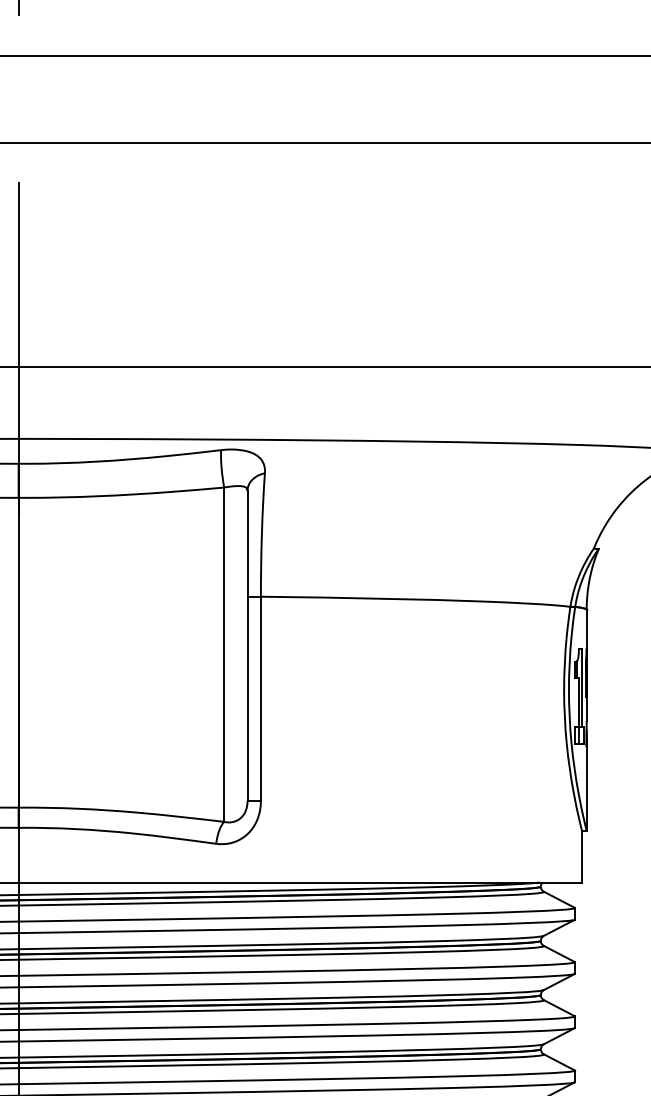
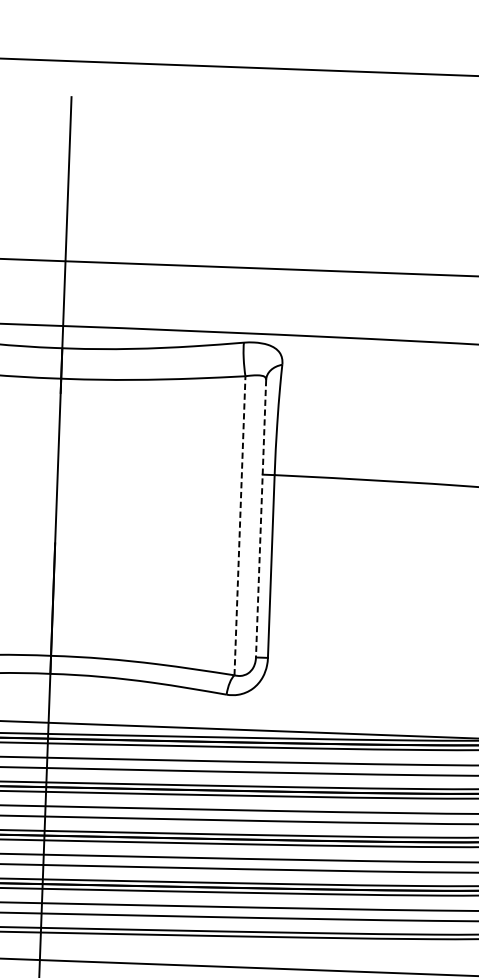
line: (247, 646) -> (261, 519), solid -> dashed
line: (224, 654) -> (240, 525), solid -> dashed

